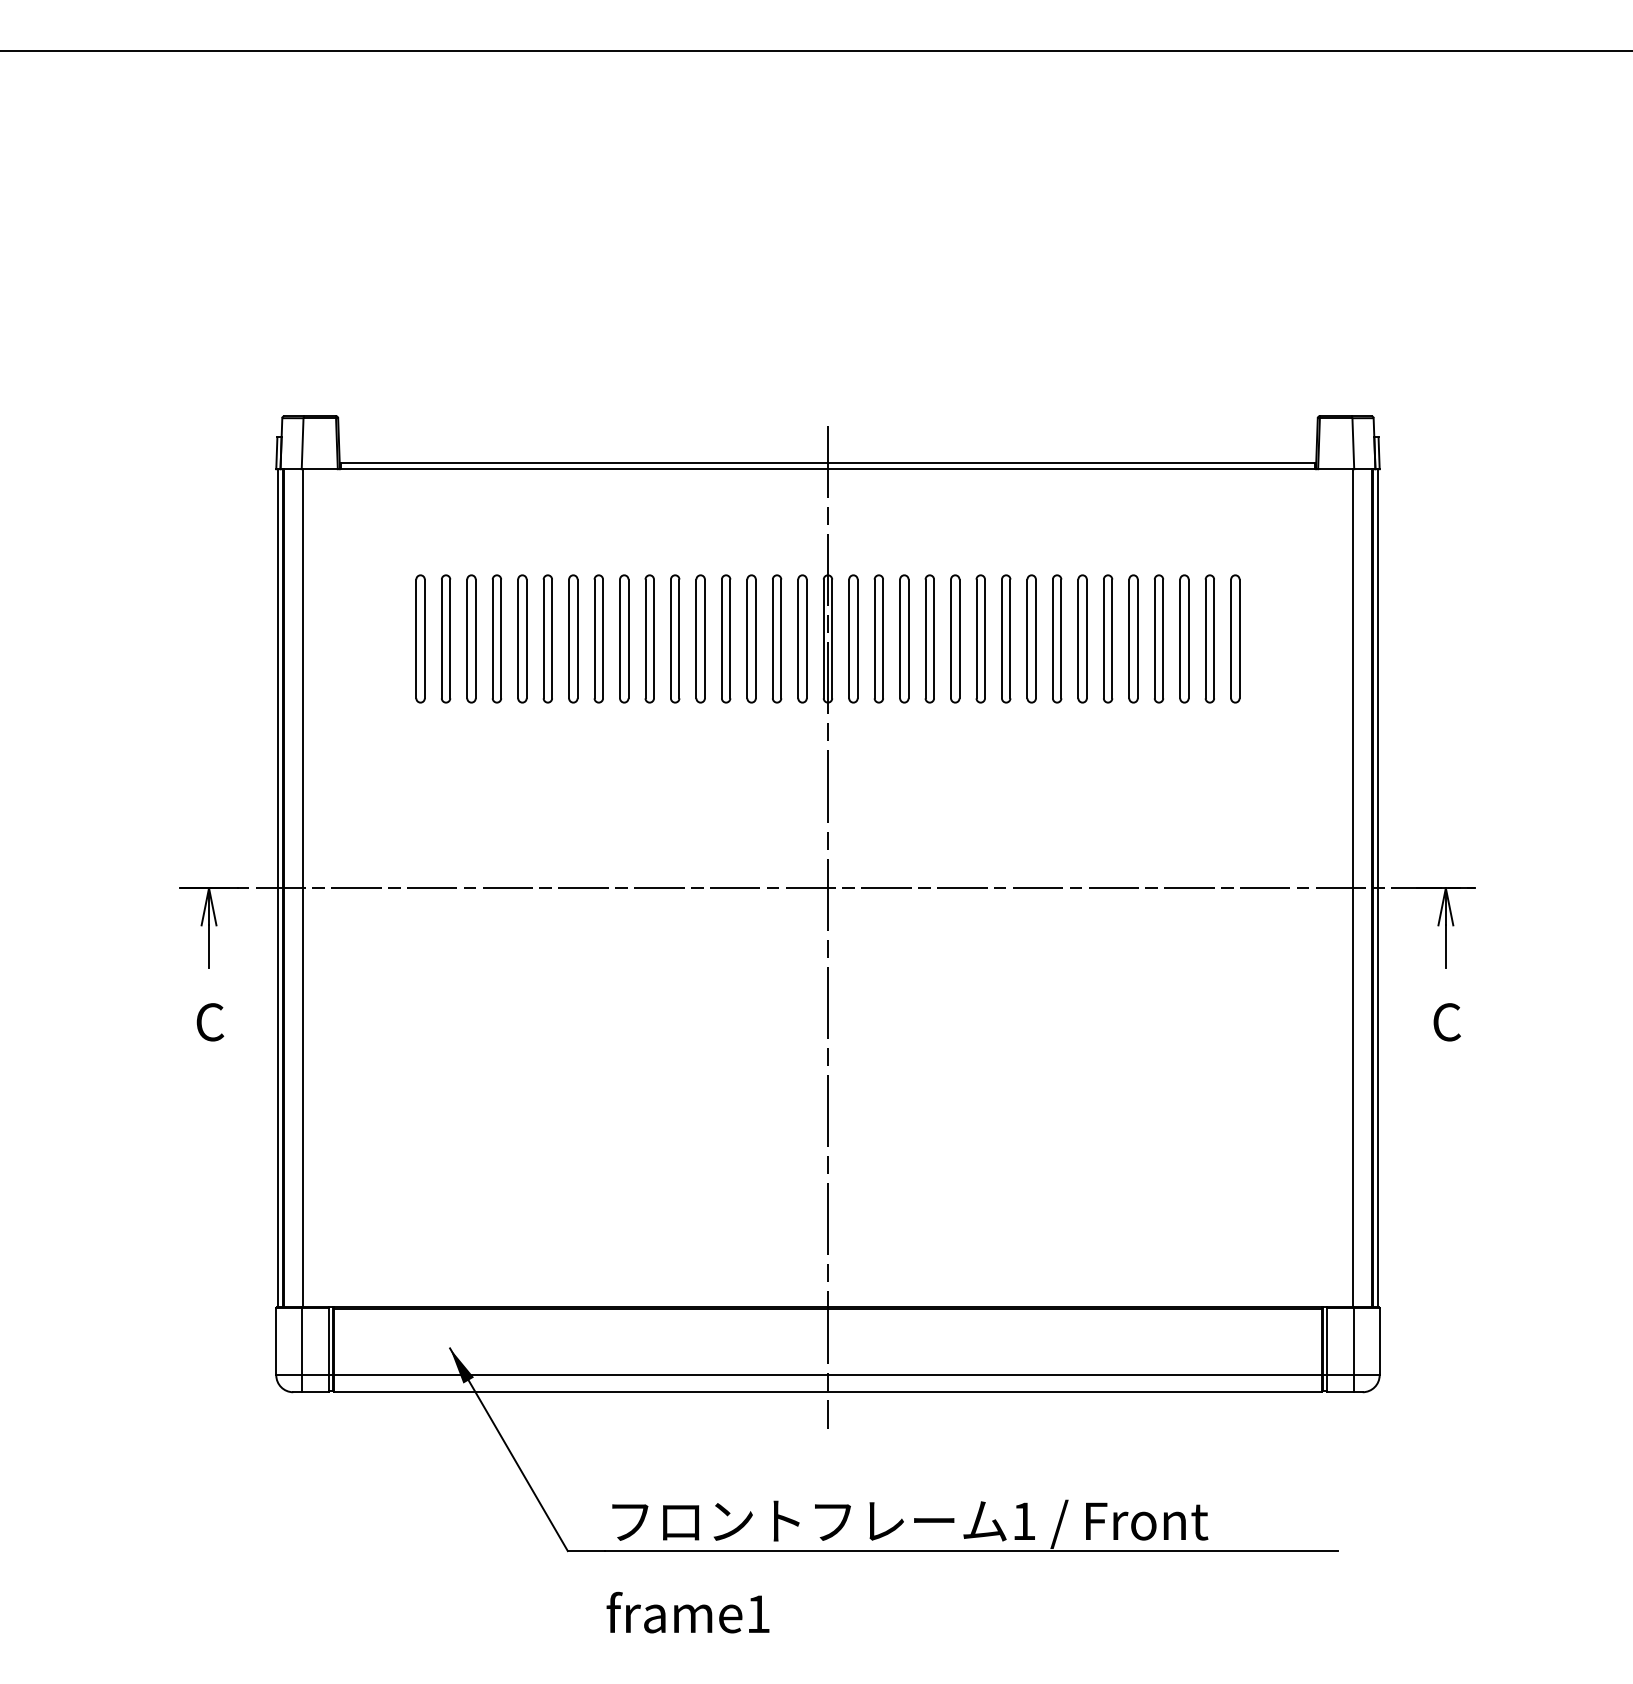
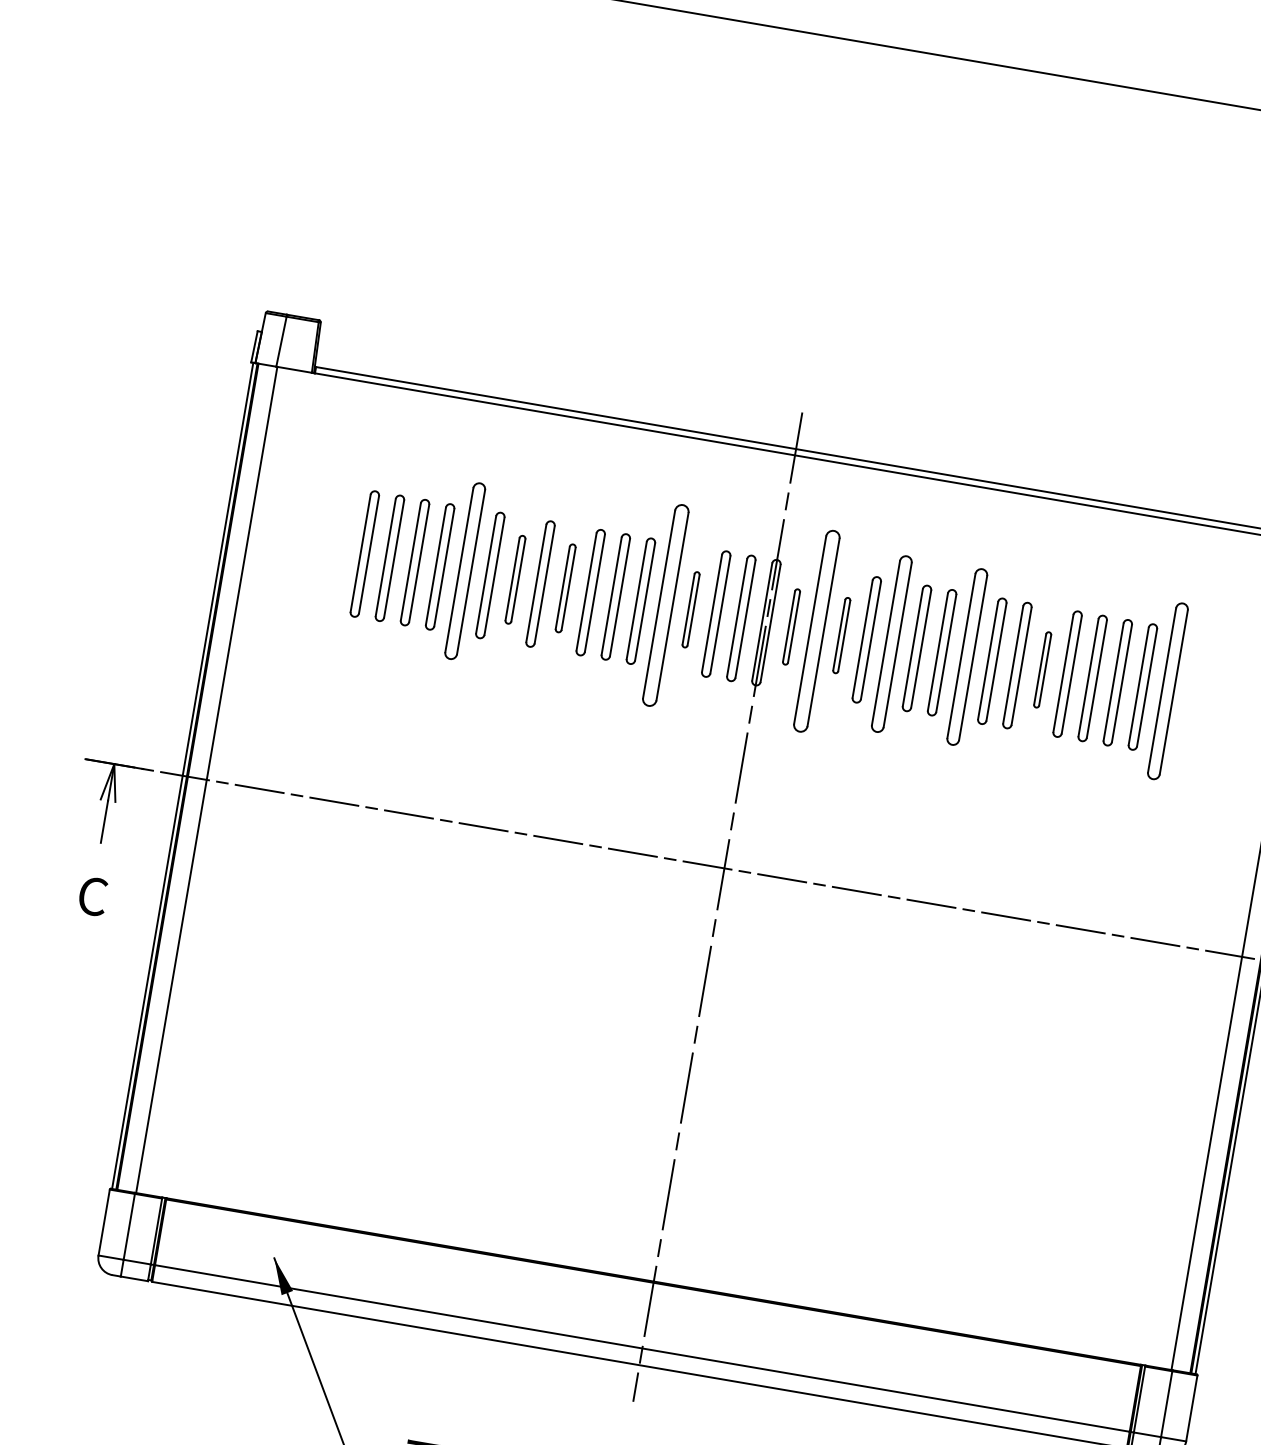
part: (522, 638) -> (465, 570), size x1.4
part: (573, 638) -> (515, 579), size x0.7
part: (624, 638) -> (565, 587), size x0.7
part: (726, 638) -> (666, 605), size x1.6
part: (751, 638) -> (691, 609), size x0.6
part: (853, 638) -> (791, 626), size x0.6
part: (878, 638) -> (816, 630), size x1.6
part: (904, 638) -> (841, 635), size x0.6
part: (955, 638) -> (892, 643), size x1.4
part: (1031, 638) -> (967, 656), size x1.4
part: (1108, 638) -> (1043, 669), size x0.6
part: (1235, 638) -> (1168, 690), size x1.4

